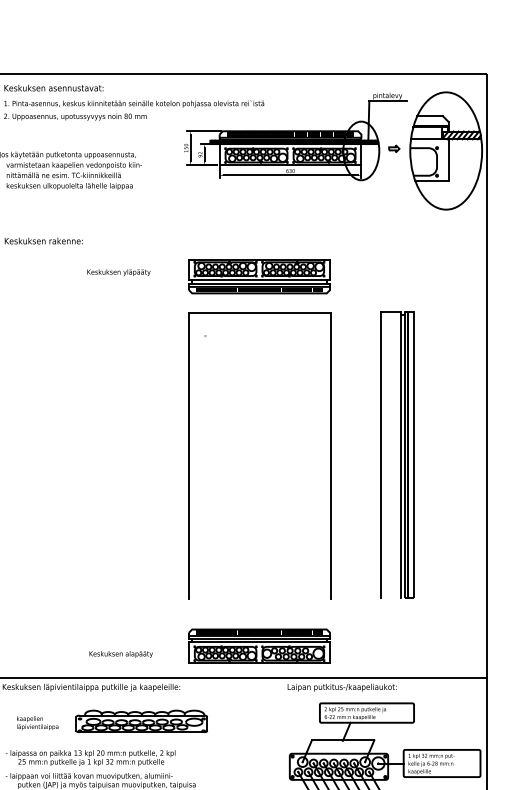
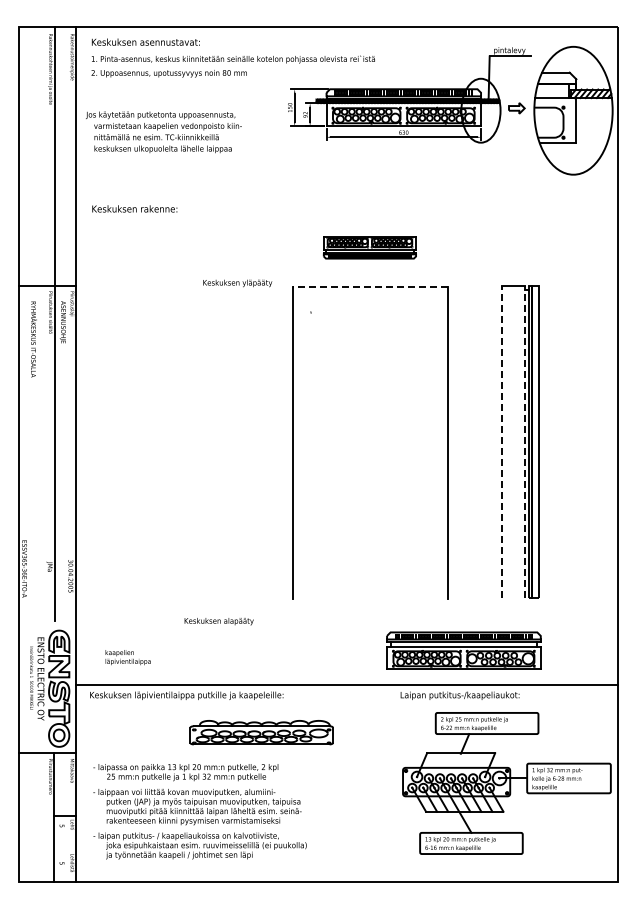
part: (393, 148) -> (516, 108), size x1.4
text: (118, 272) -> (237, 283), moved
part: (259, 276) -> (369, 247), size x0.6
line: (259, 313) -> (369, 287), solid -> dashed
line: (380, 455) -> (501, 442), solid -> dashed
line: (401, 455) -> (524, 442), solid -> dashed
part: (259, 646) -> (463, 650), moved
text: (120, 654) -> (218, 621), moved
part: (141, 721) -> (261, 732), moved
text: (37, 723) -> (127, 657), moved

